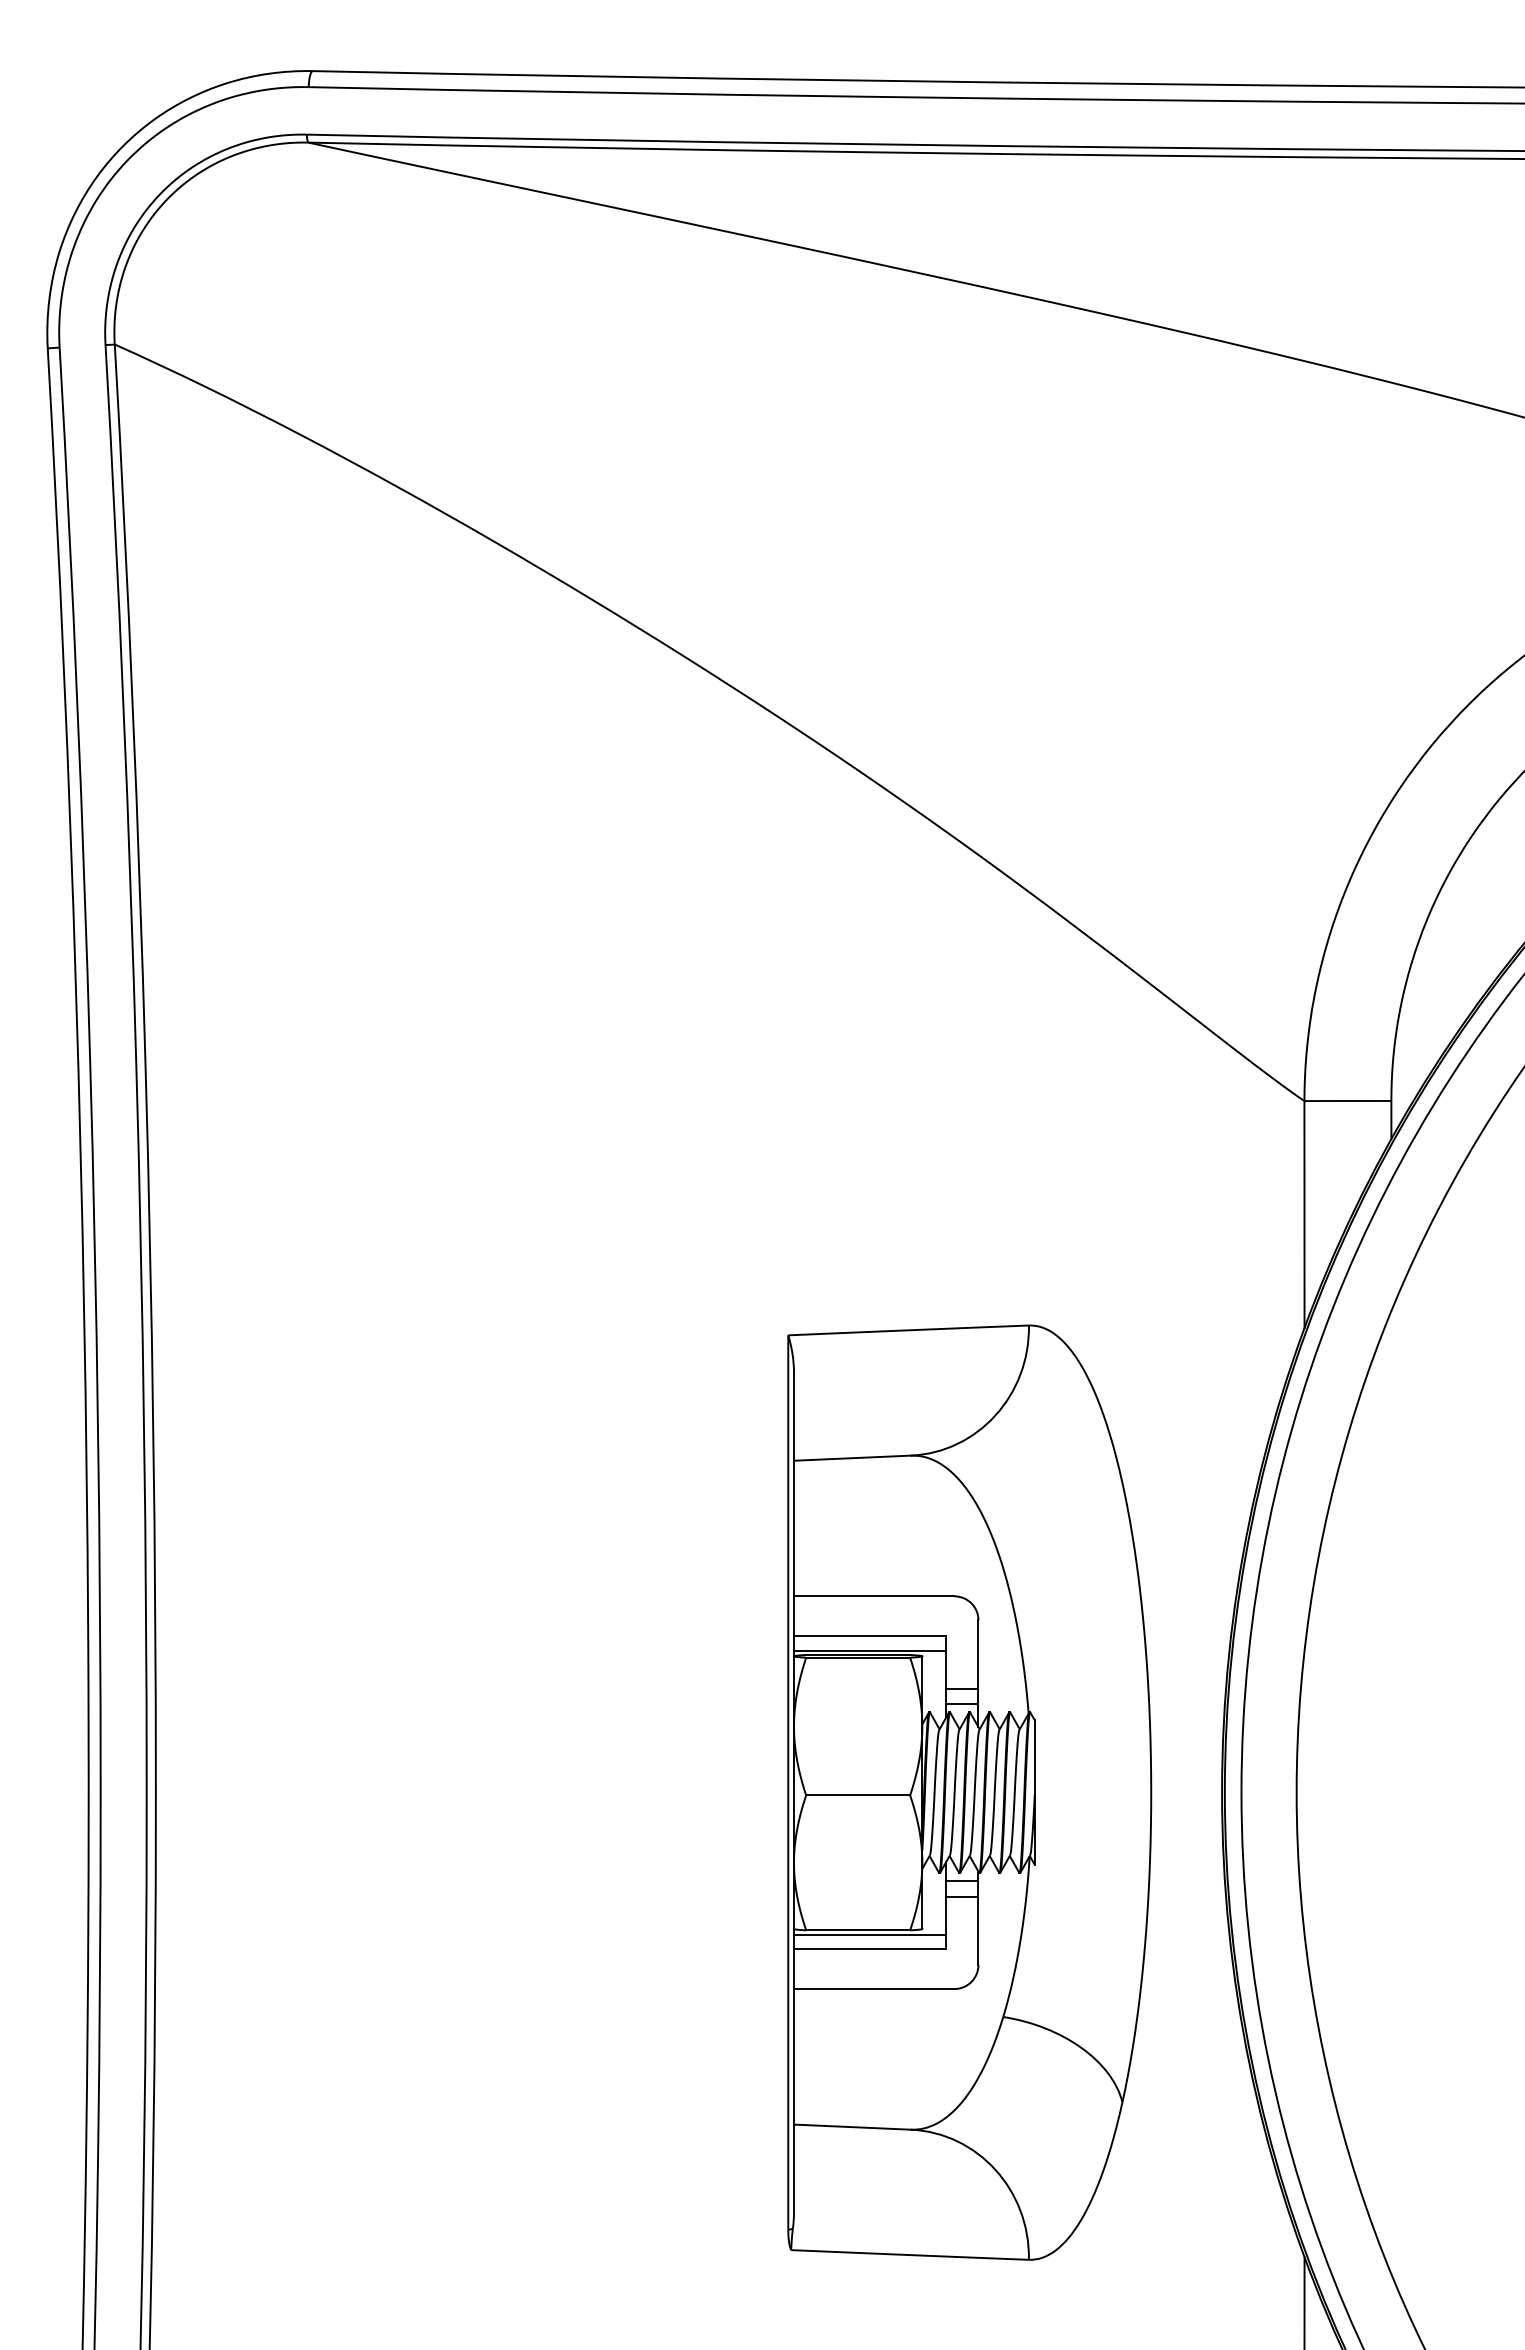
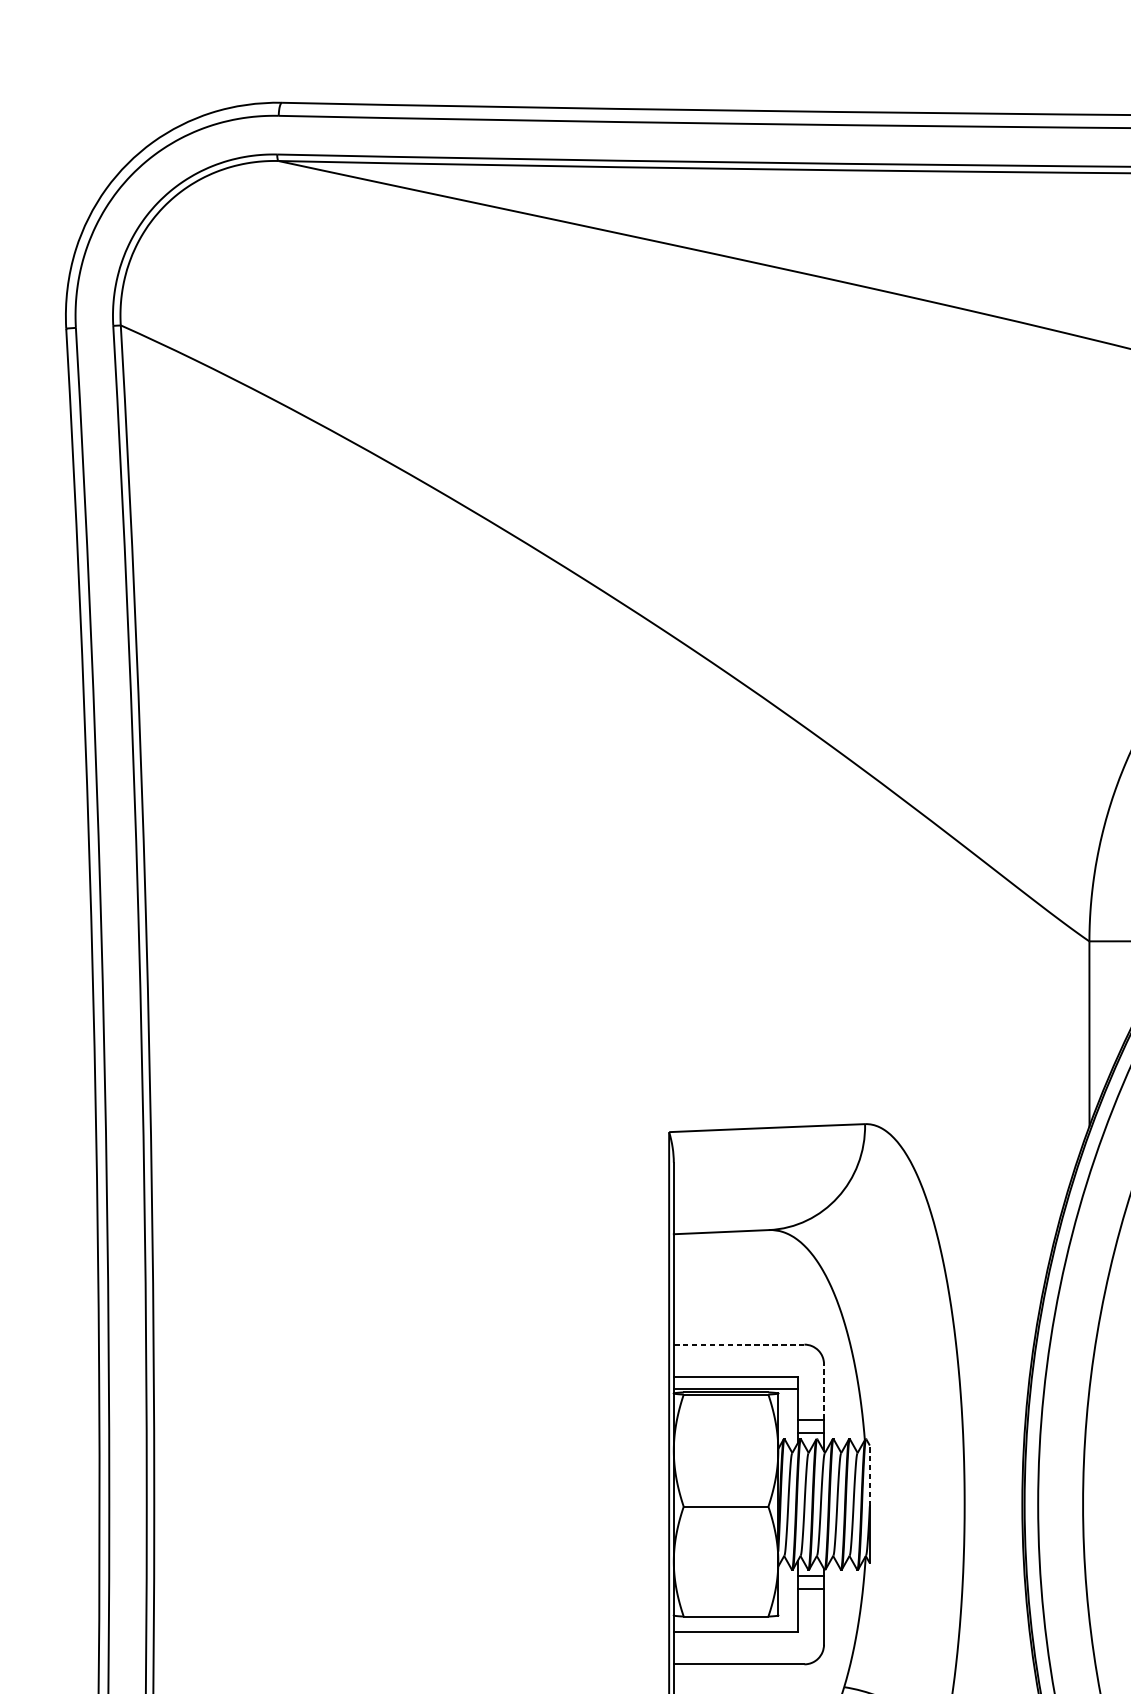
line: (874, 1596) -> (739, 1344), solid -> dashed
line: (978, 1653) -> (824, 1391), solid -> dashed
line: (1034, 1757) -> (869, 1475), solid -> dashed
line: (870, 1934) -> (736, 1619), removed

